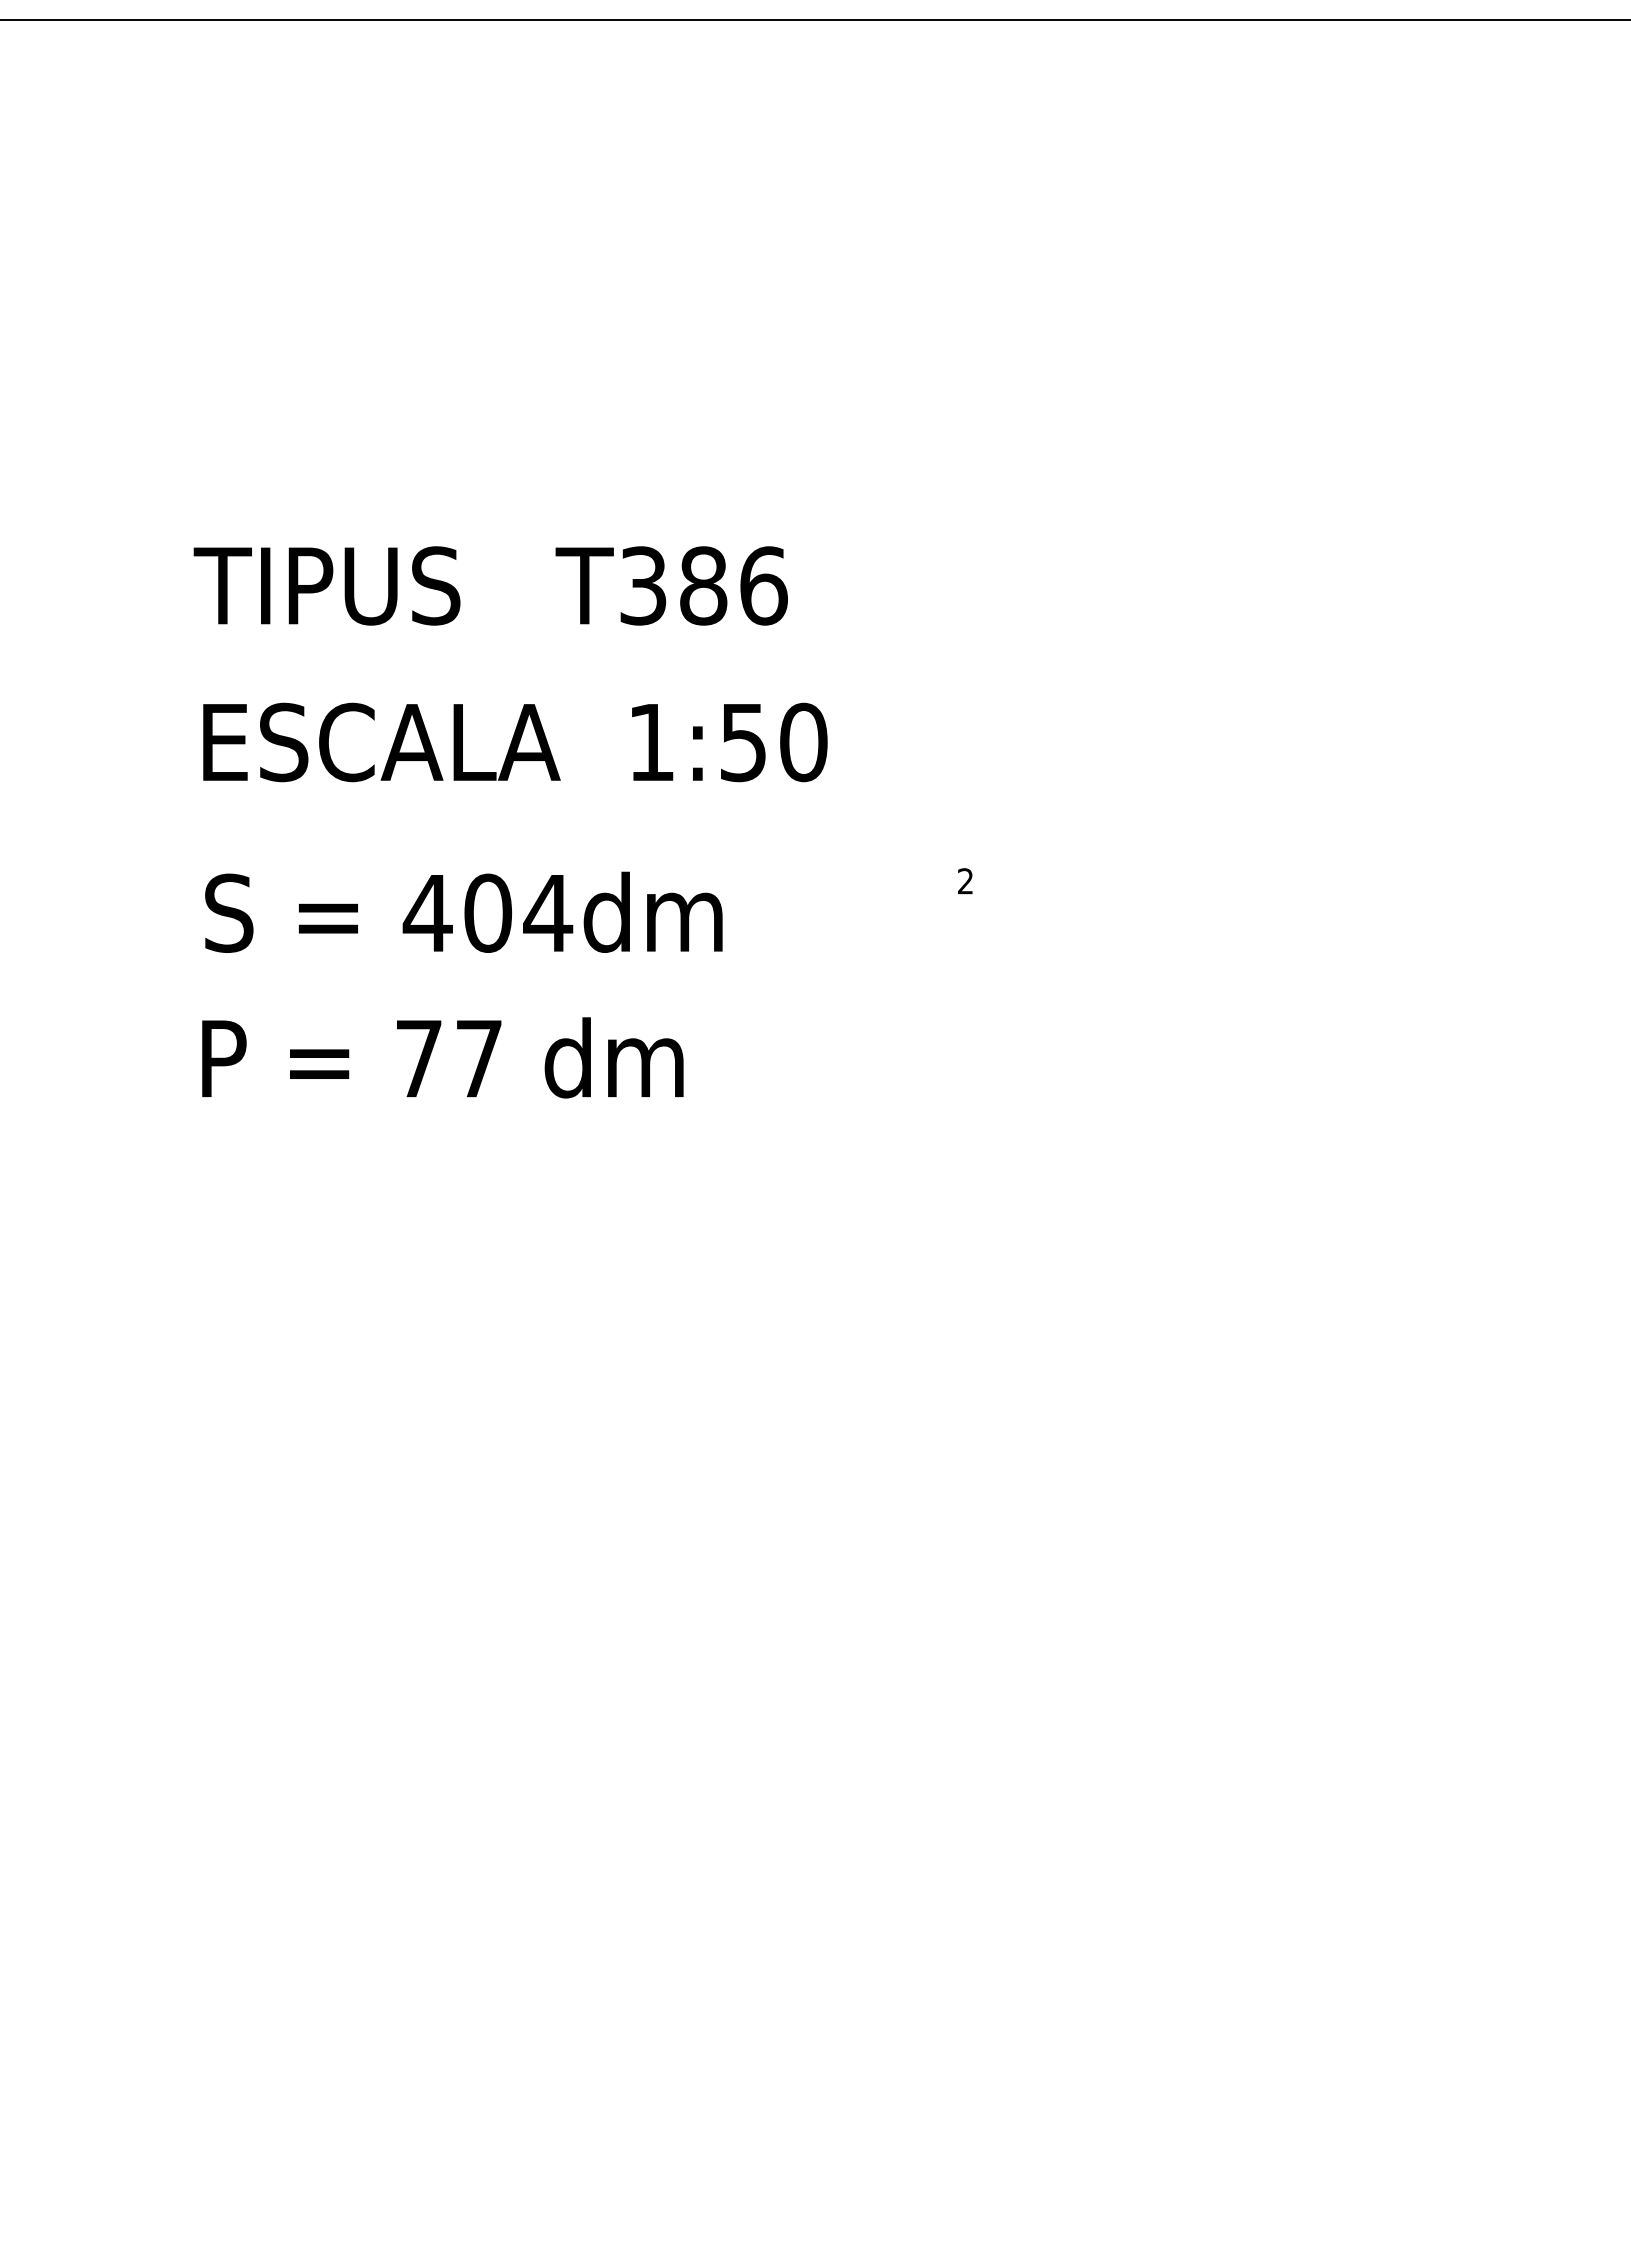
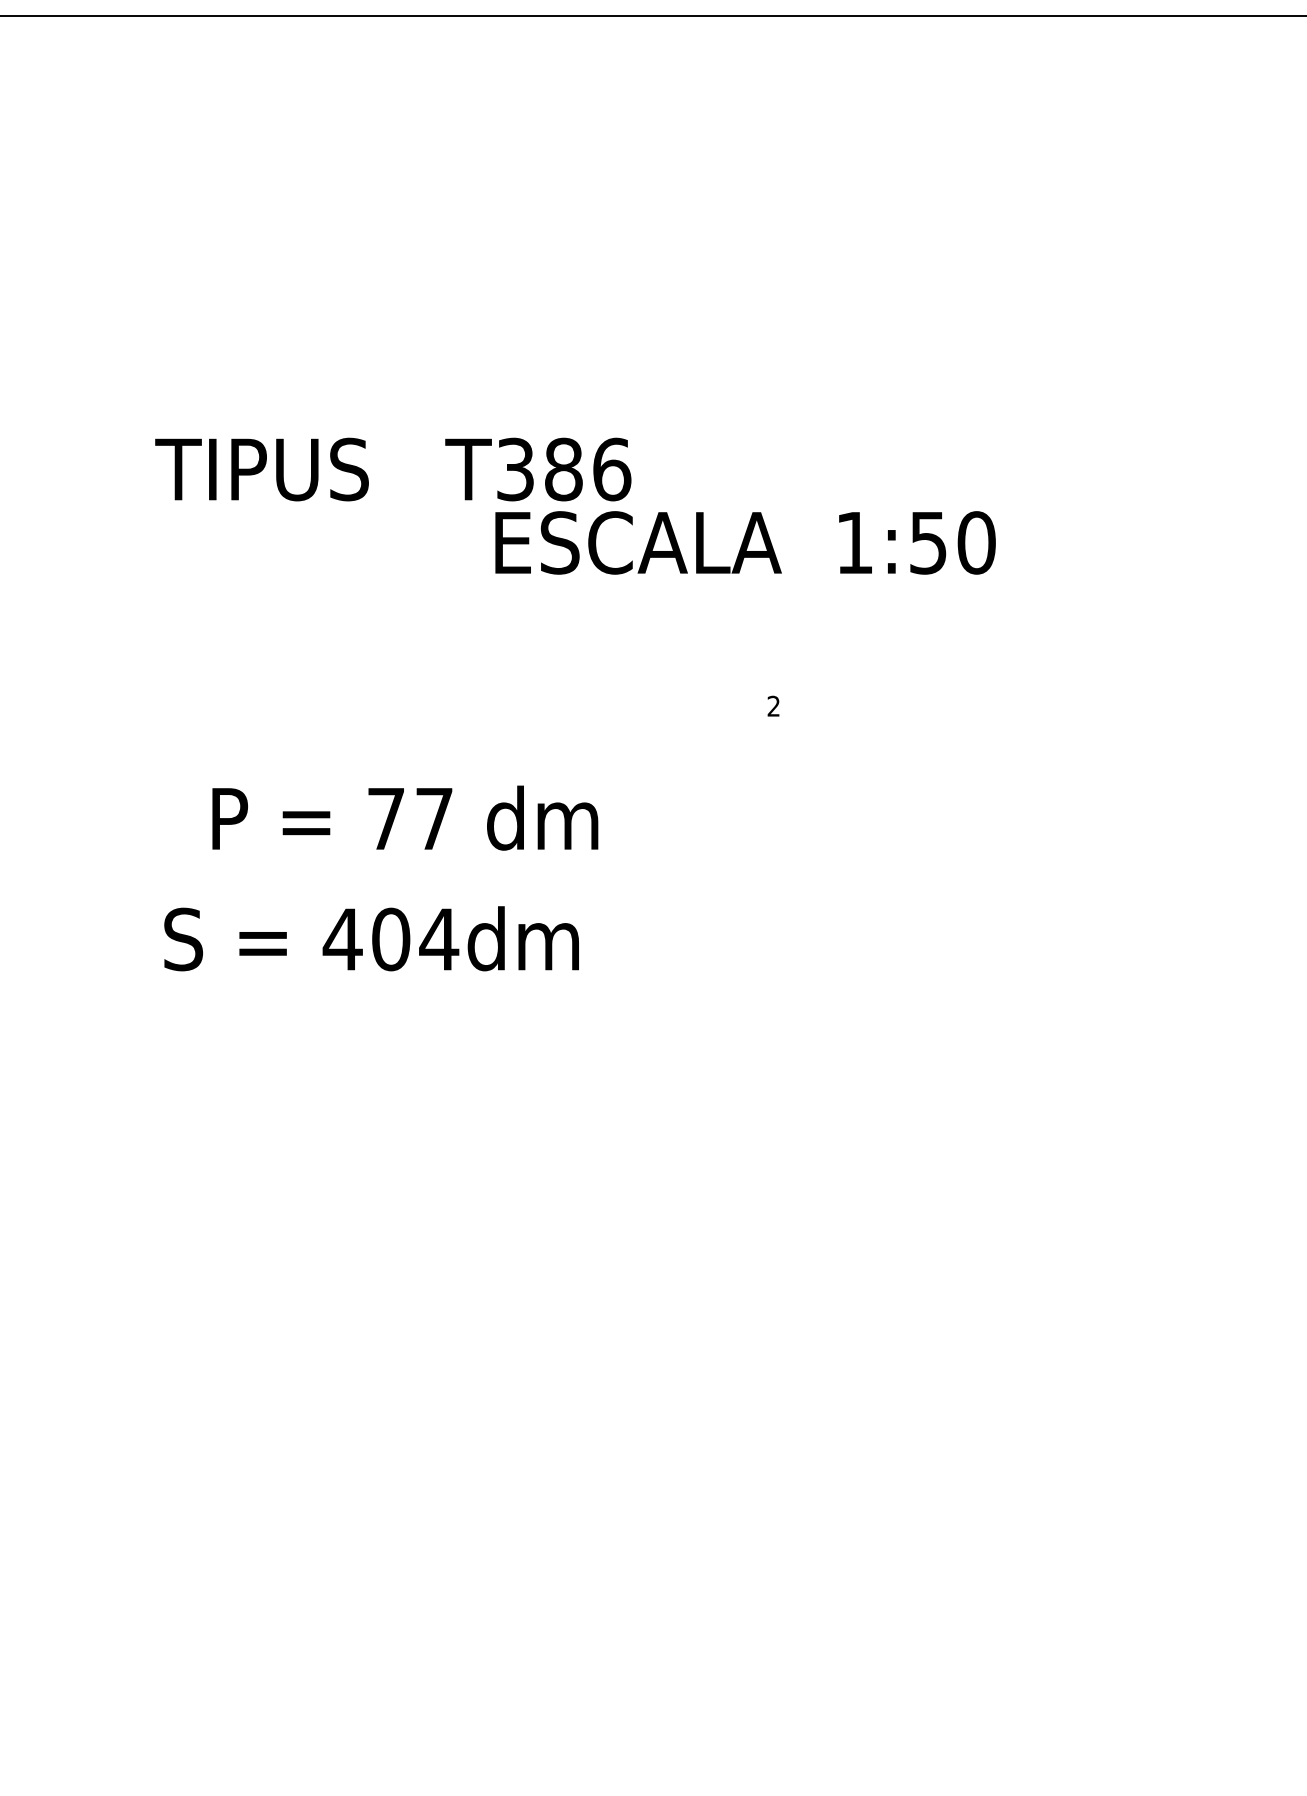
text: (515, 742) -> (745, 542), moved
text: (463, 911) -> (371, 938), moved
text: (442, 1057) -> (405, 817), moved

